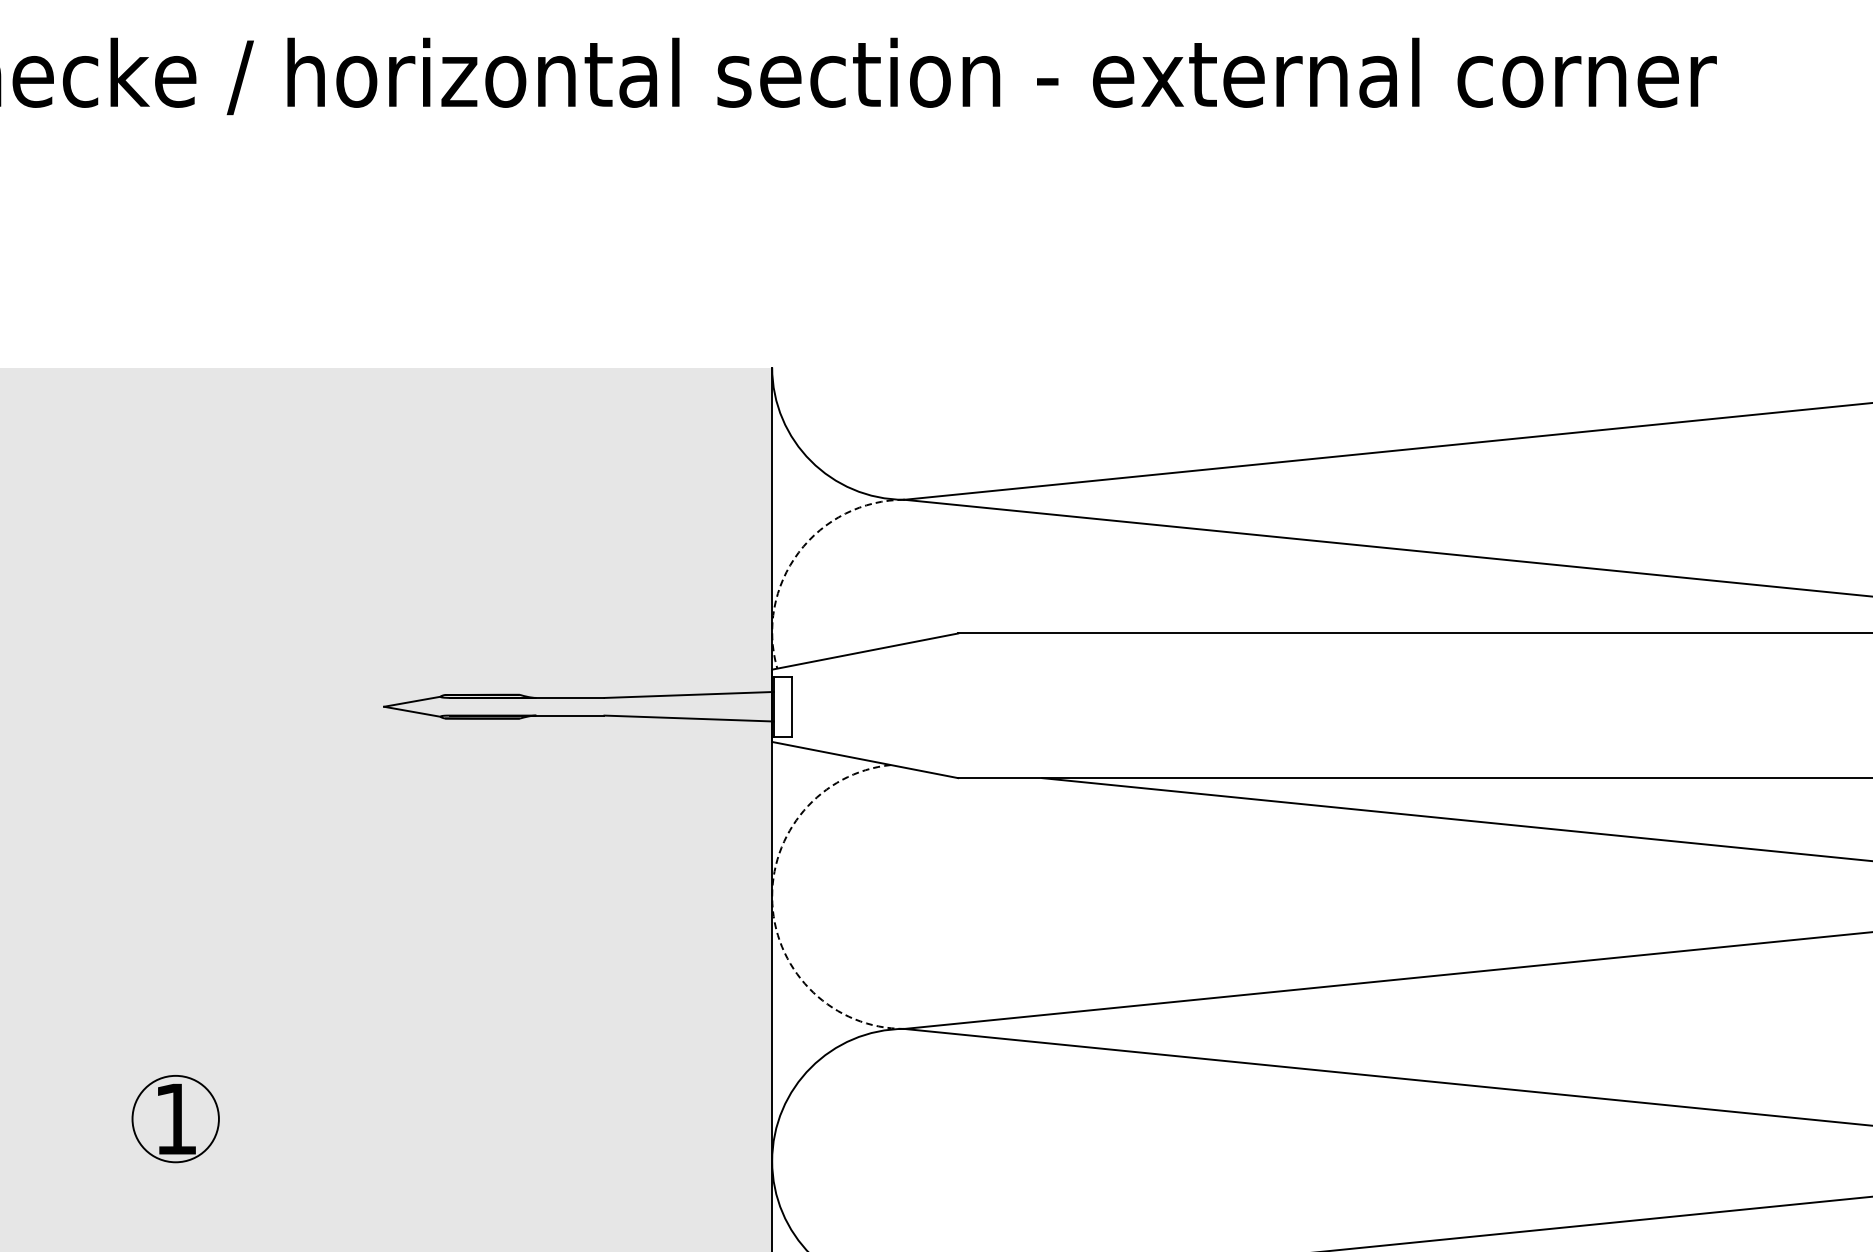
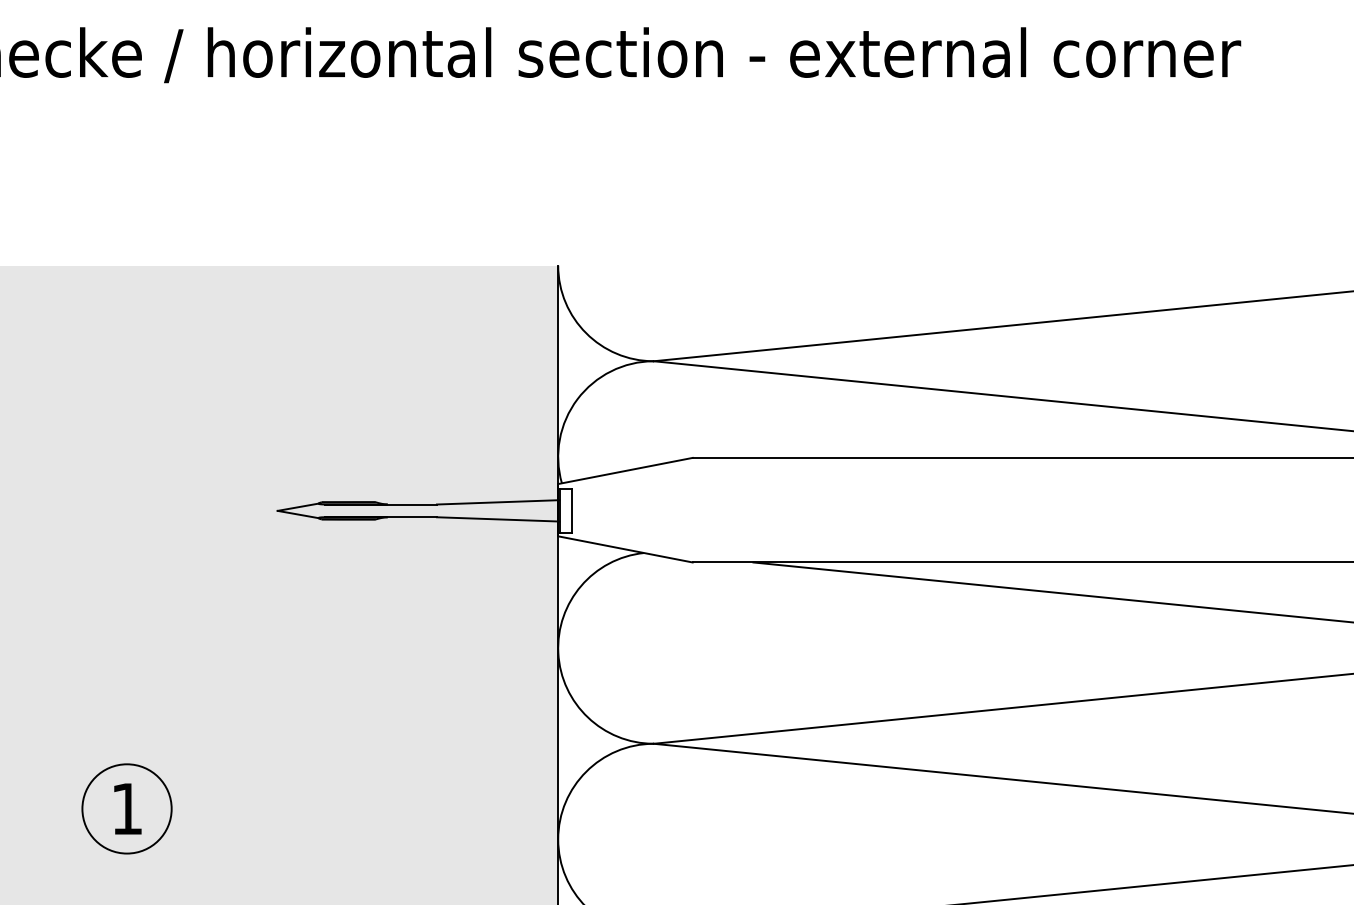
arc: (798, 552) -> (577, 399), dashed -> solid
arc: (772, 903) -> (558, 653), dashed -> solid
circle: (175, 1118) -> (126, 808), size x1.43

